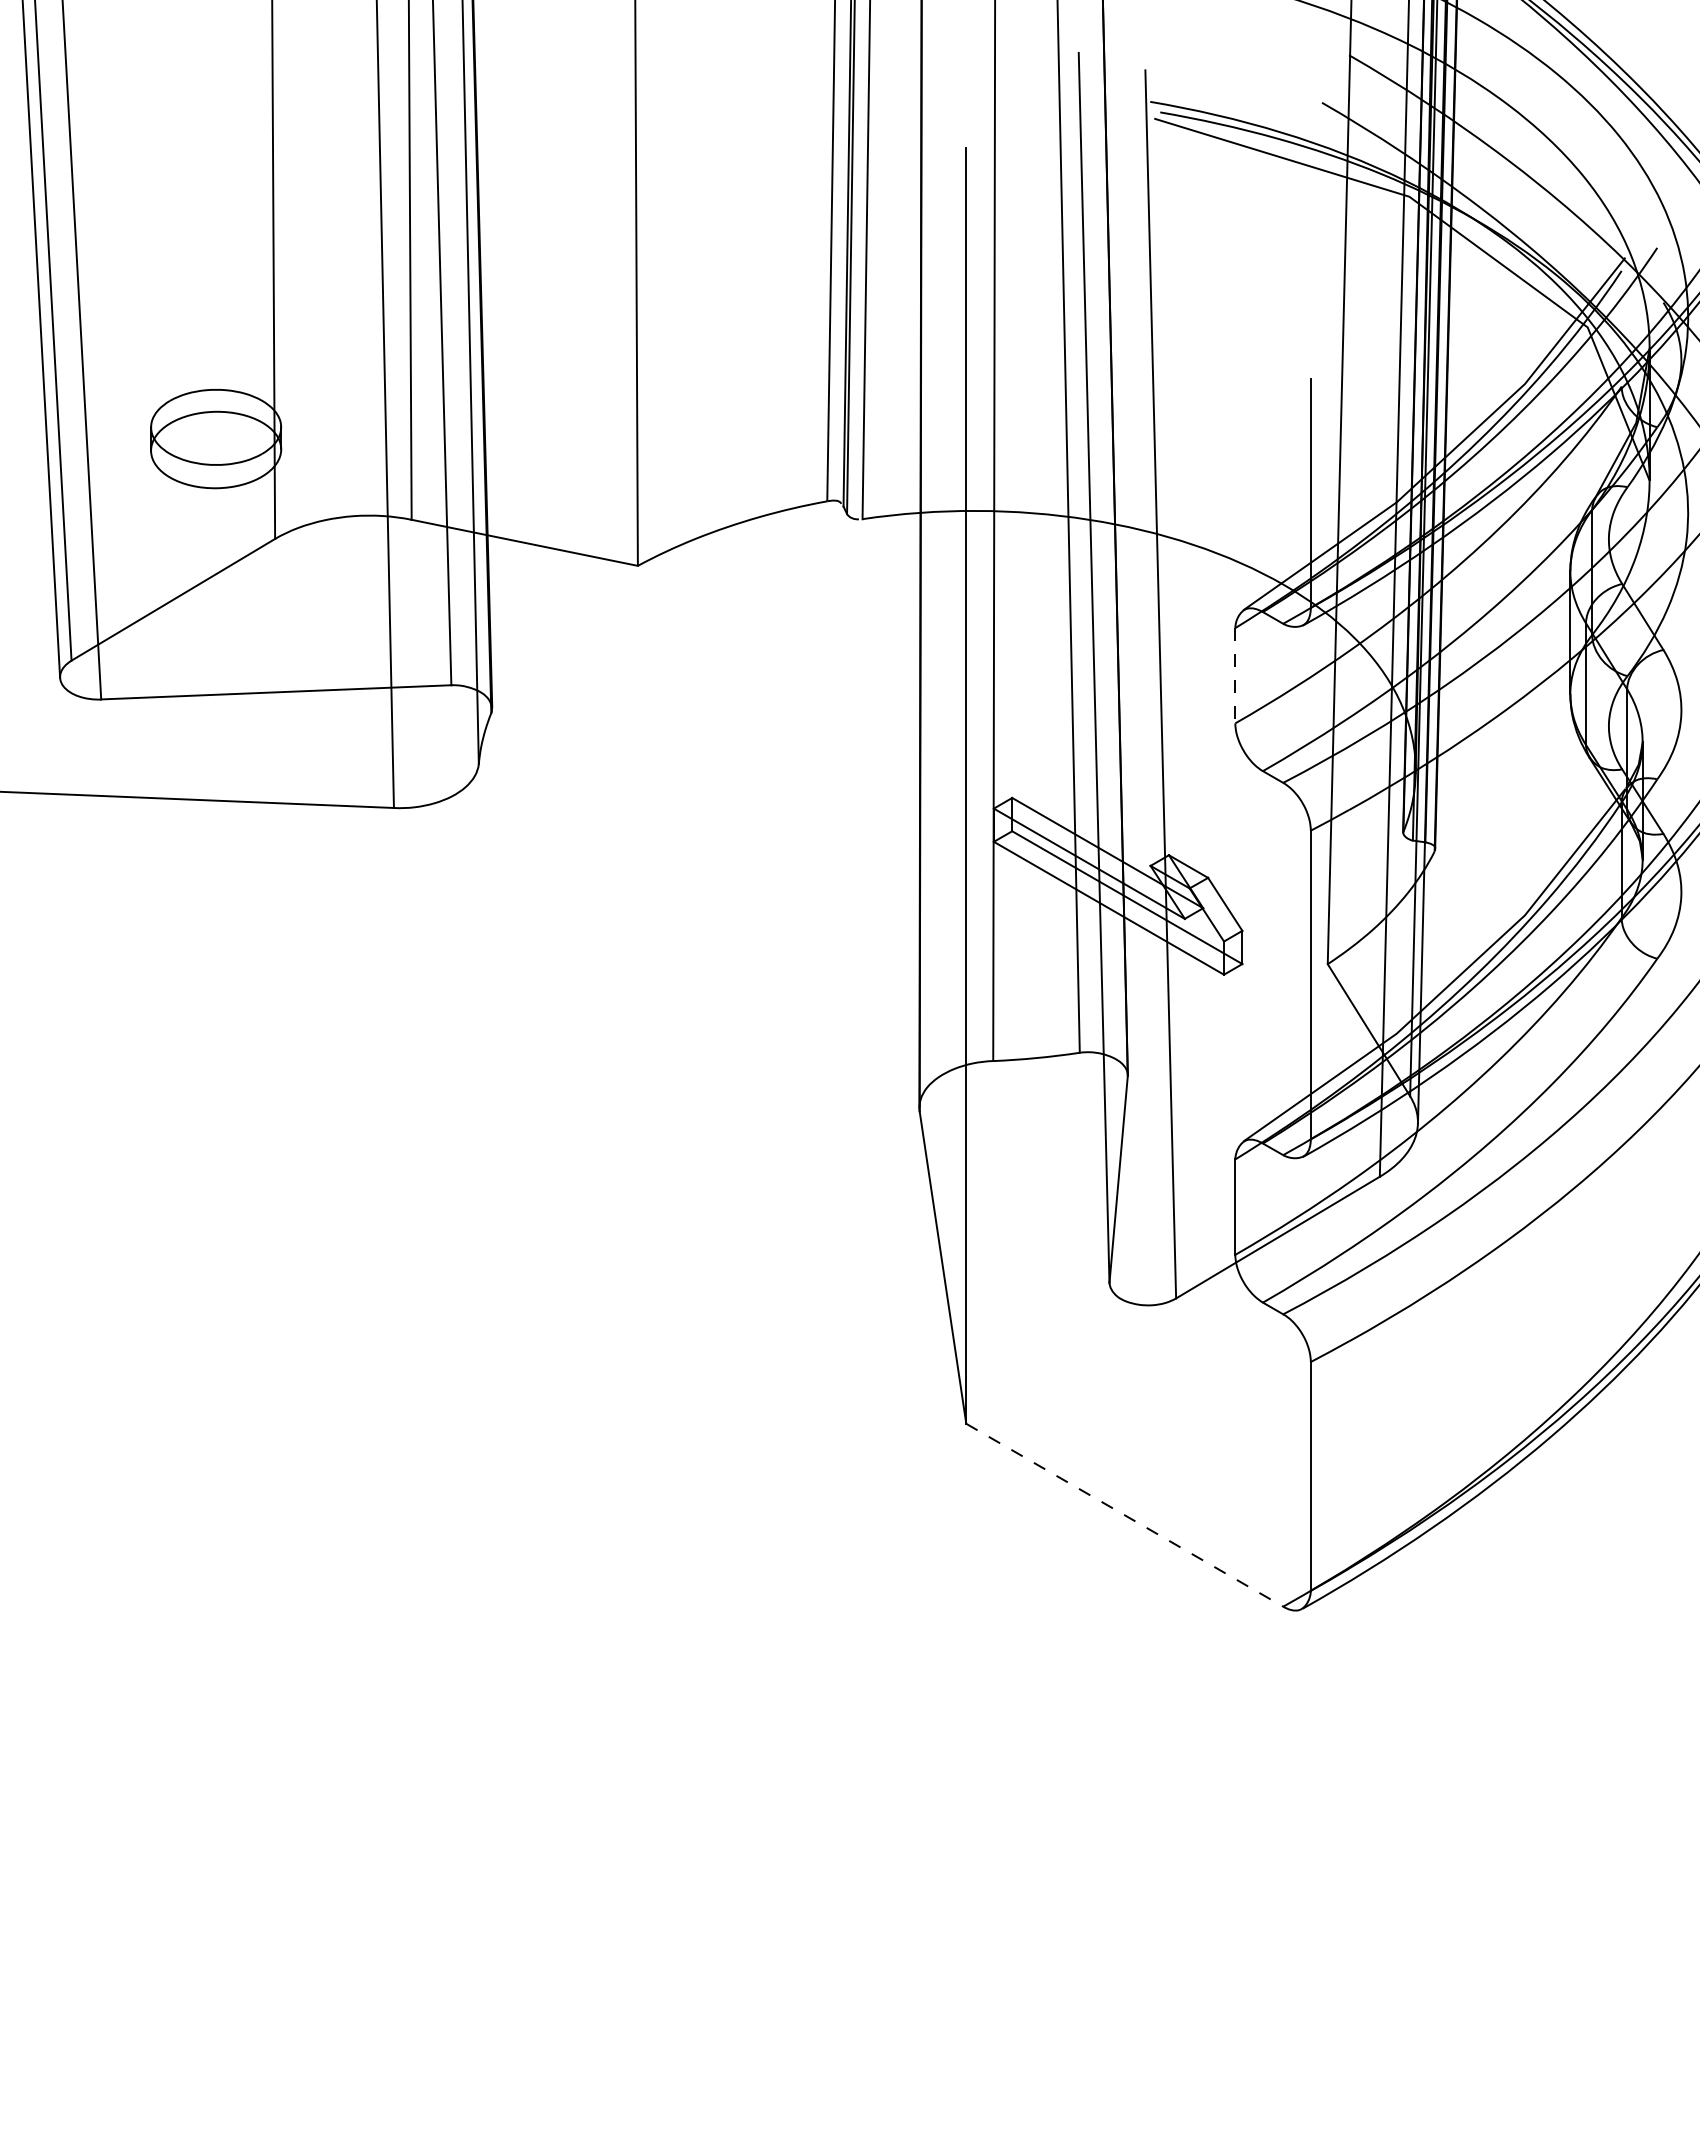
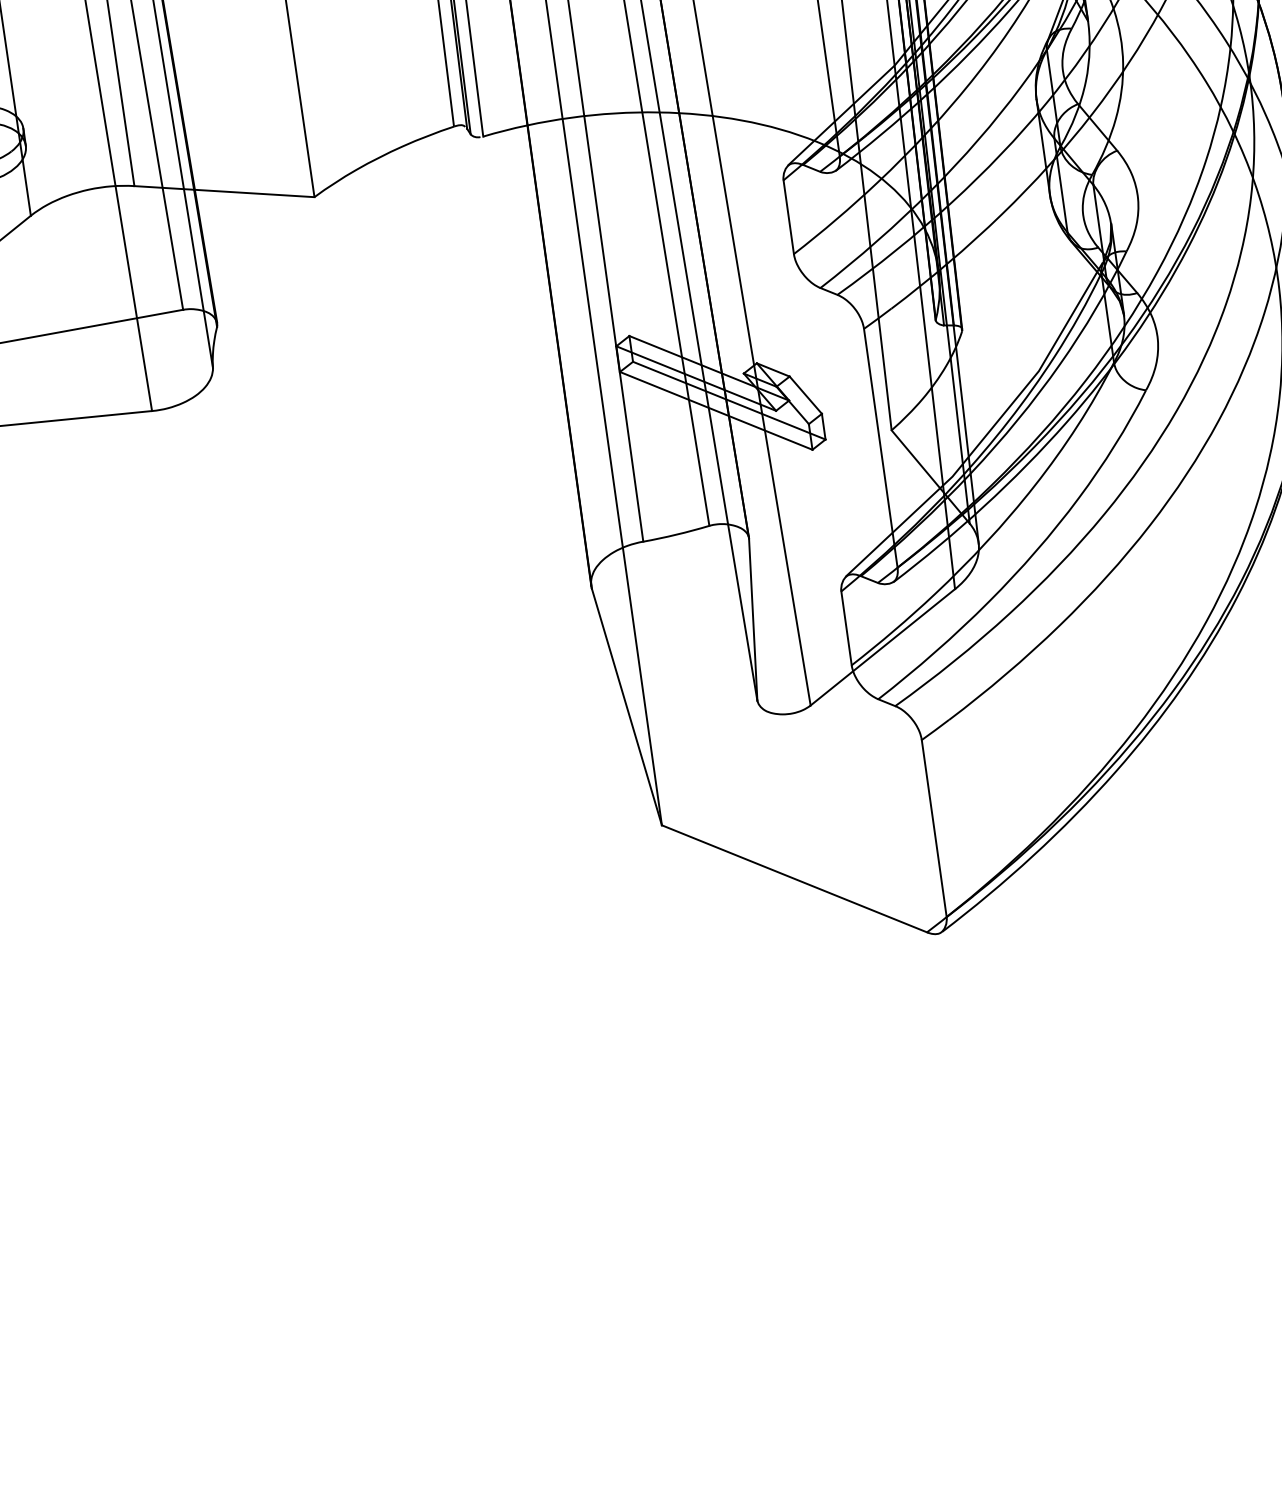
line: (1235, 675) -> (788, 217), dashed -> solid
line: (1124, 1515) -> (794, 879), dashed -> solid

